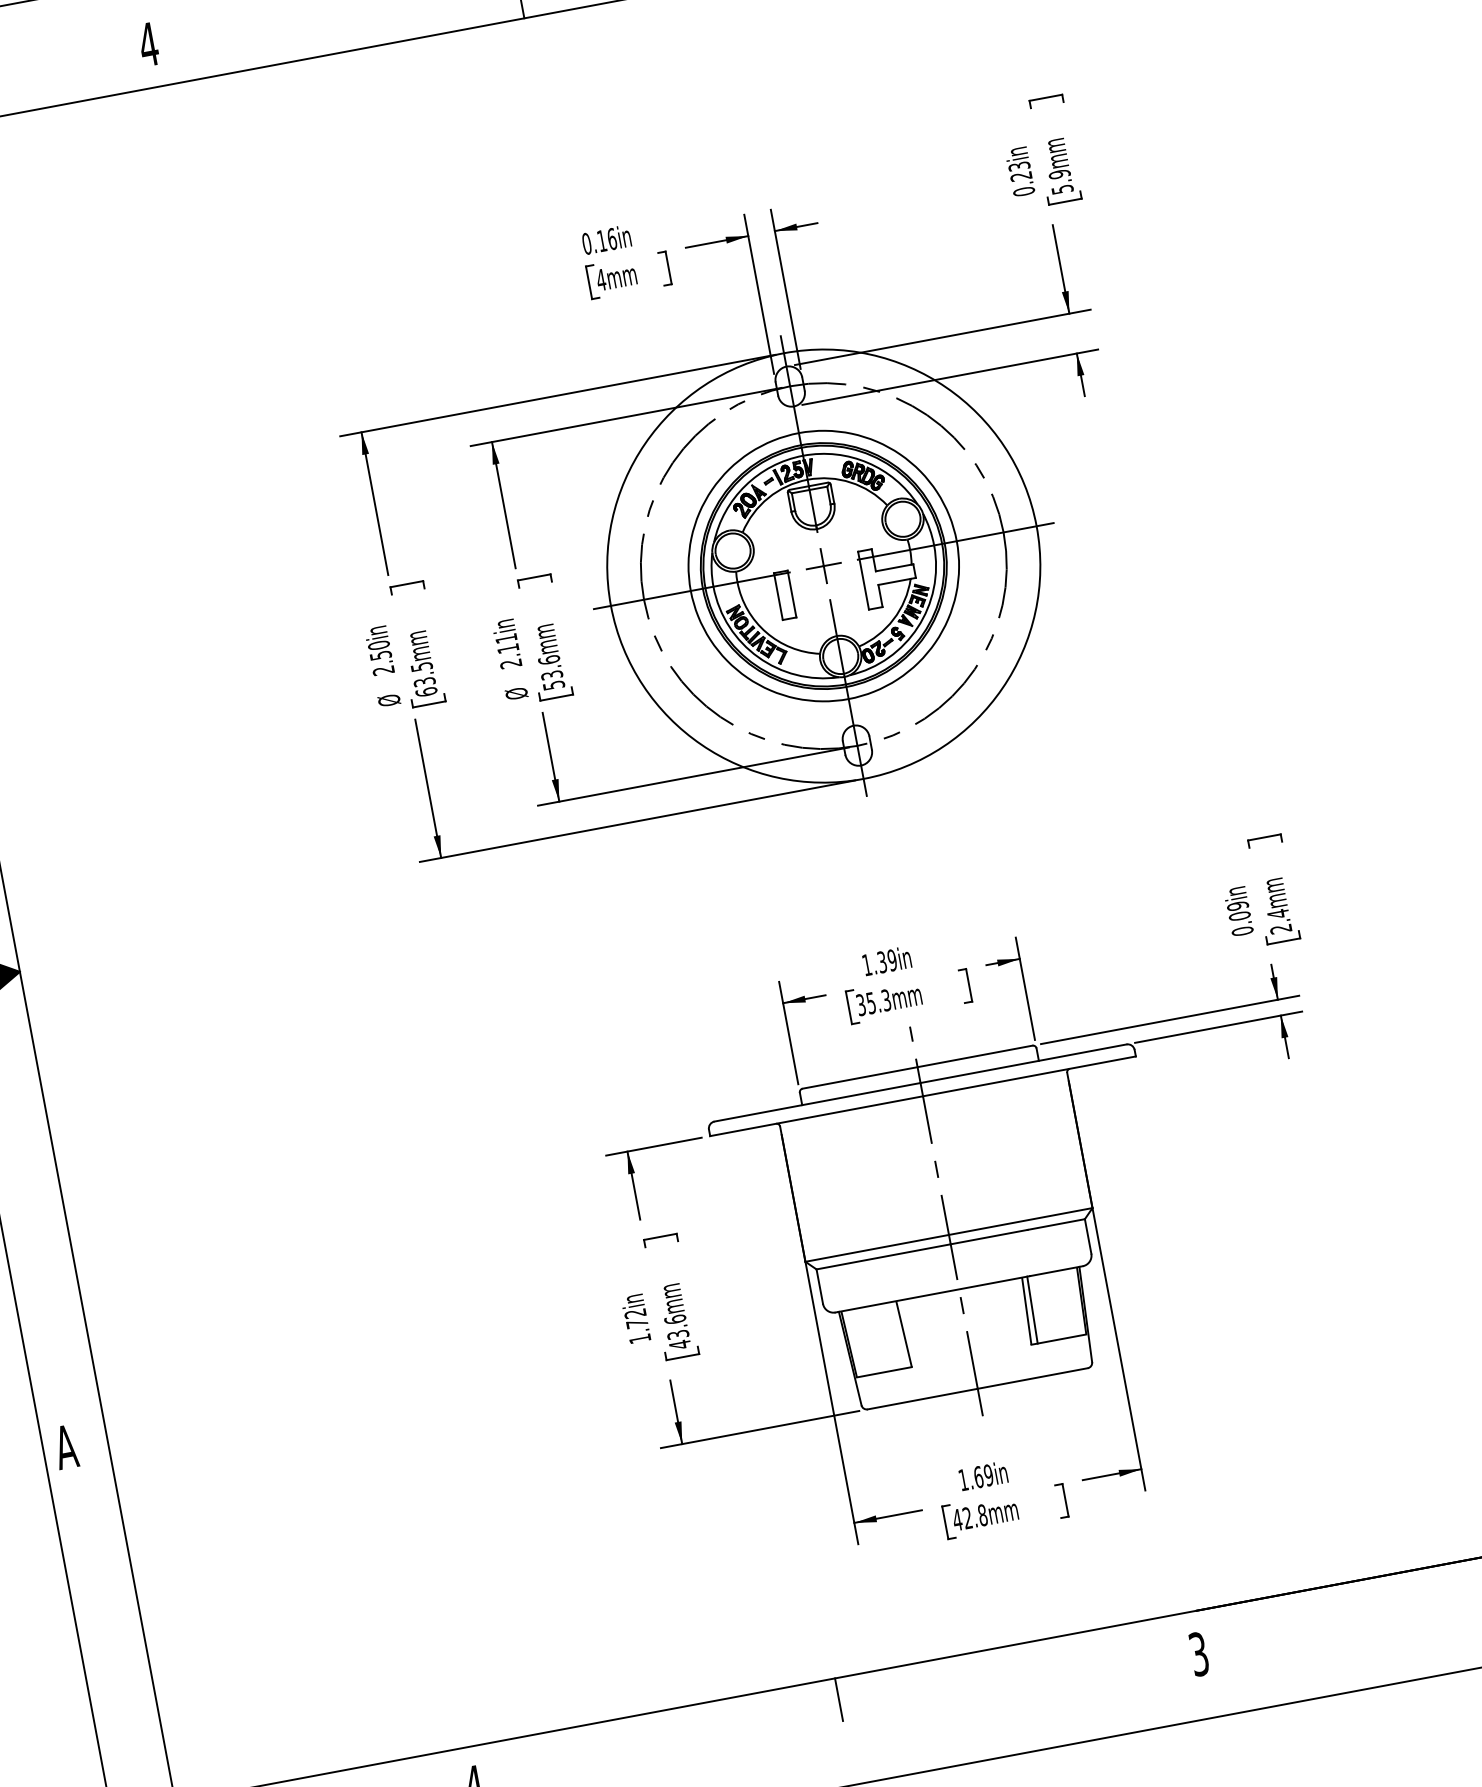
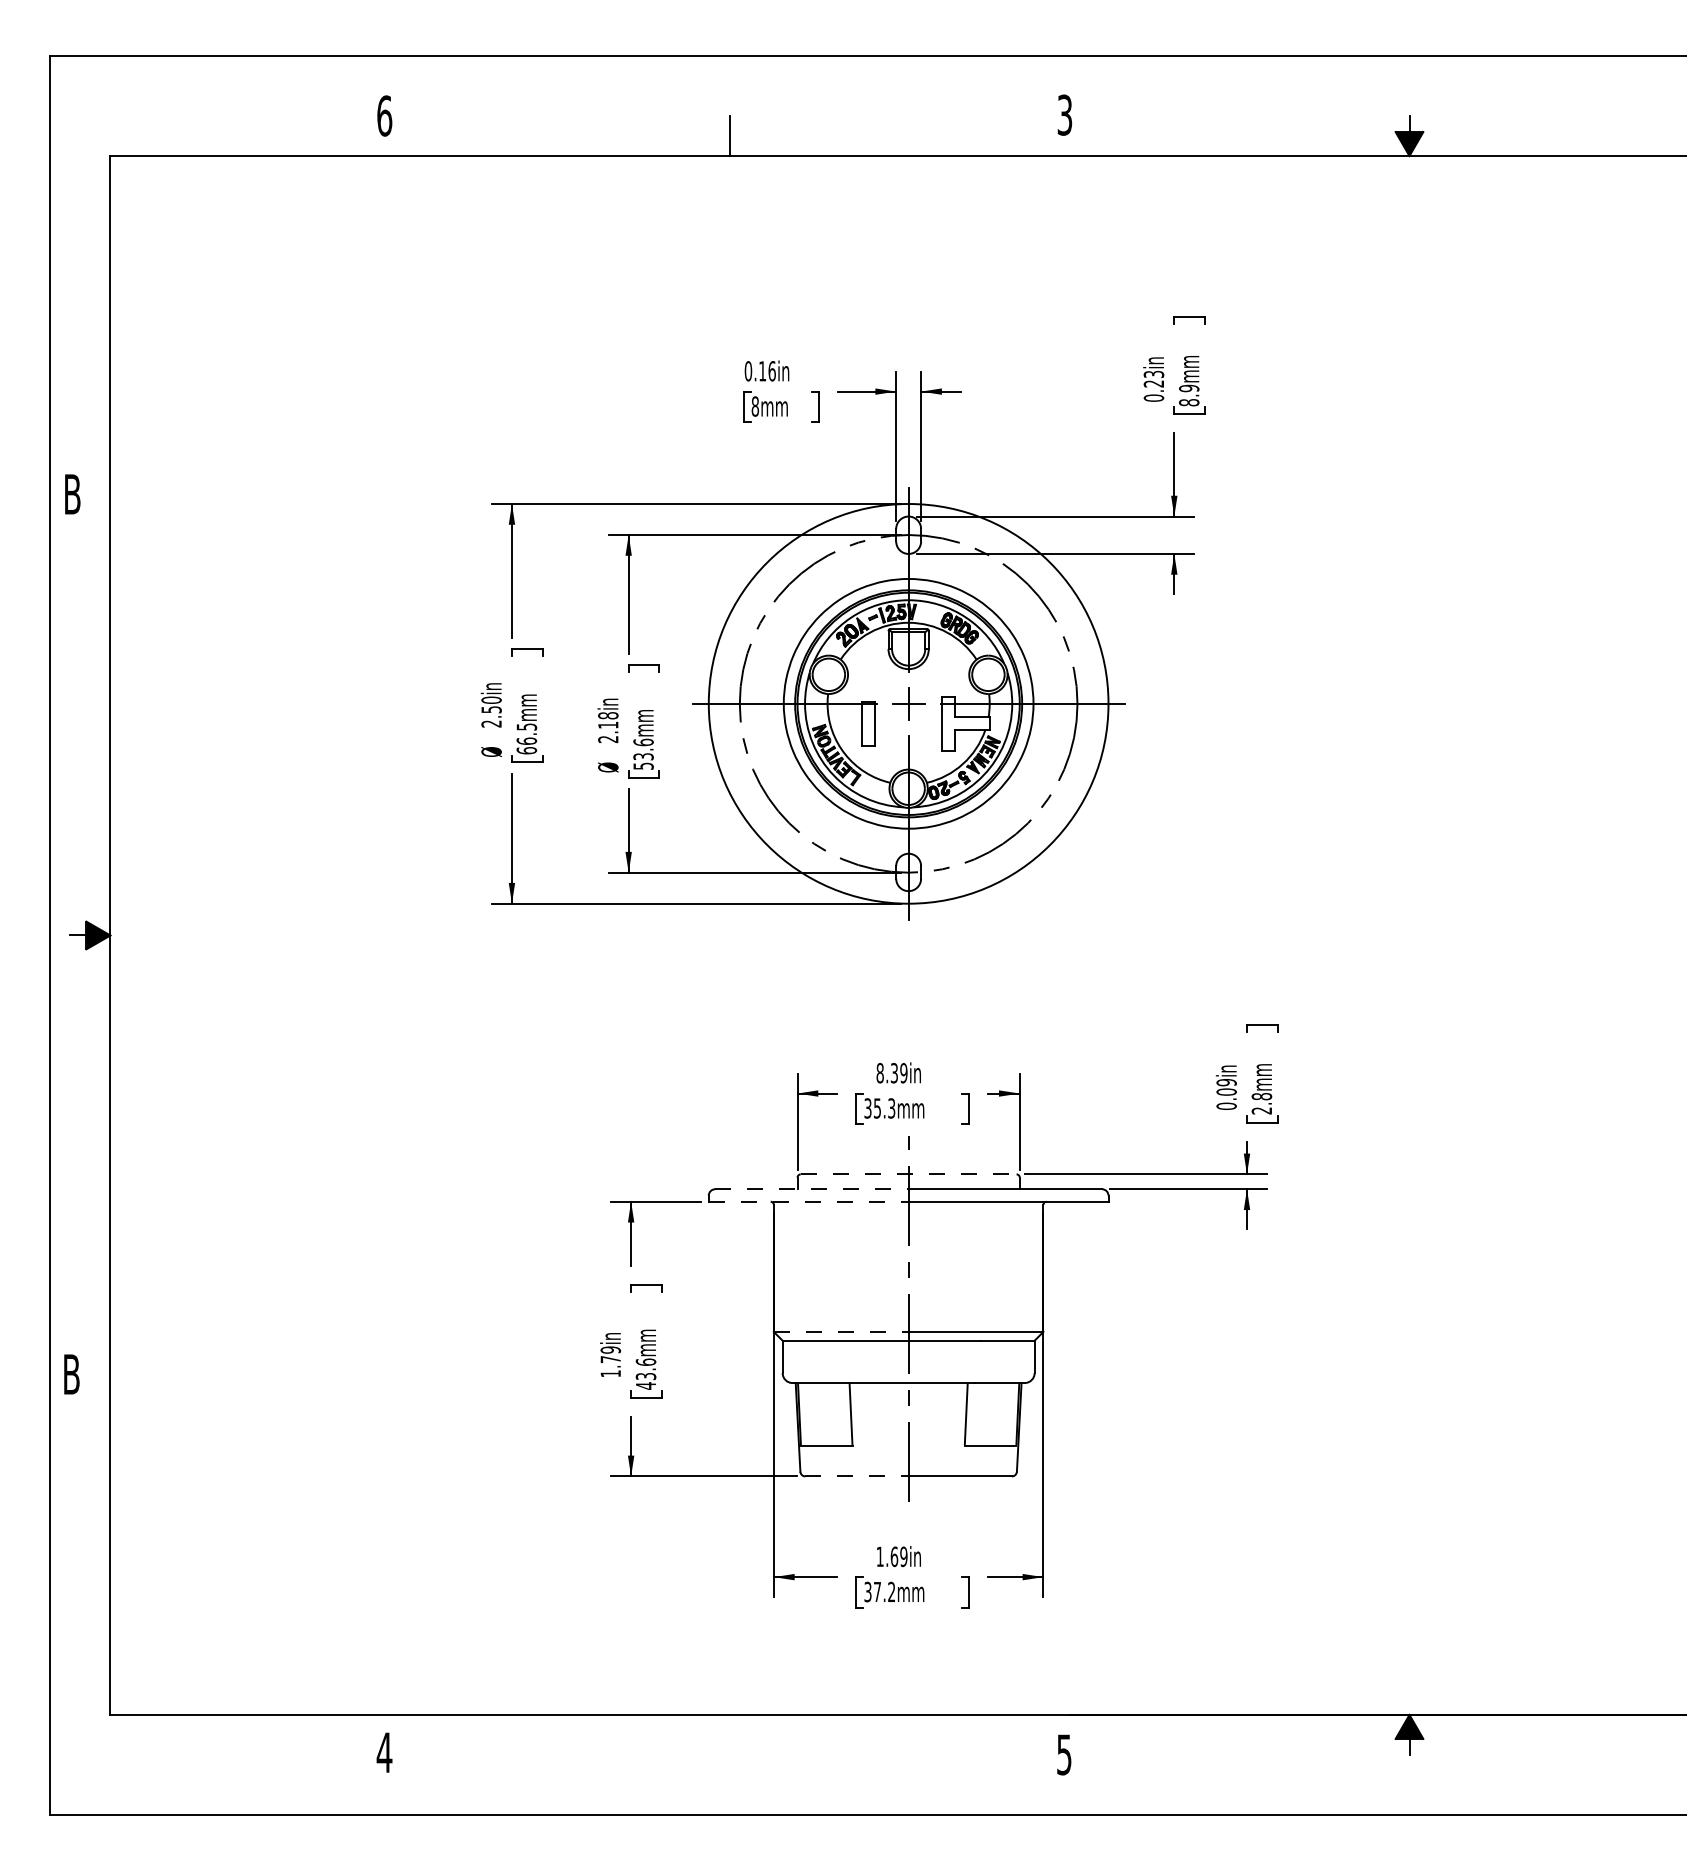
text: (148, 44) -> (384, 115), 4 -> 6
text: (1062, 189) -> (1189, 402), 5.9mm -> 8.9mm
text: (601, 279) -> (755, 406), 4mm -> 8mm
text: (506, 638) -> (608, 715), 2.11in -> 2.18in
text: (424, 681) -> (526, 740), 63.5mm -> 66.5mm
text: (1277, 913) -> (1261, 1096), 2.4mm -> 2.8mm
text: (866, 964) -> (879, 1072), 1.39in -> 8.39in
line: (917, 1067) -> (908, 1174), solid -> dashed
line: (817, 1102) -> (811, 1189), solid -> dashed
line: (816, 1116) -> (808, 1201), solid -> dashed
line: (877, 1247) -> (841, 1331), solid -> dashed
line: (1032, 1310) -> (971, 1414), removed
text: (634, 1313) -> (610, 1349), 1.72in -> 1.79in
line: (922, 1399) -> (856, 1476), solid -> dashed
text: (65, 1447) -> (71, 1374), A -> B
text: (969, 1517) -> (879, 1591), 42.8mm -> 37.2mm
text: (1199, 1653) -> (1064, 1754), 3 -> 5
line: (838, 1699) -> (729, 1734), removed

